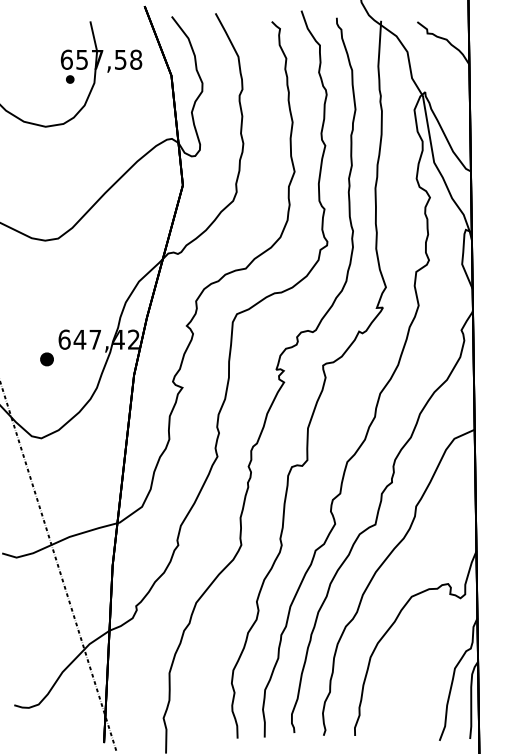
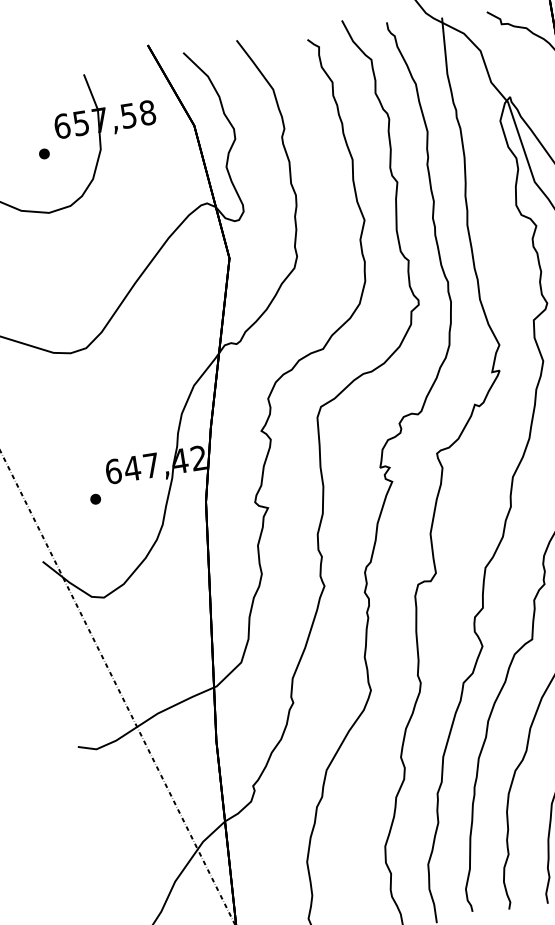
part: (70, 79) -> (44, 153), moved
part: (46, 359) -> (95, 499), size x0.62

